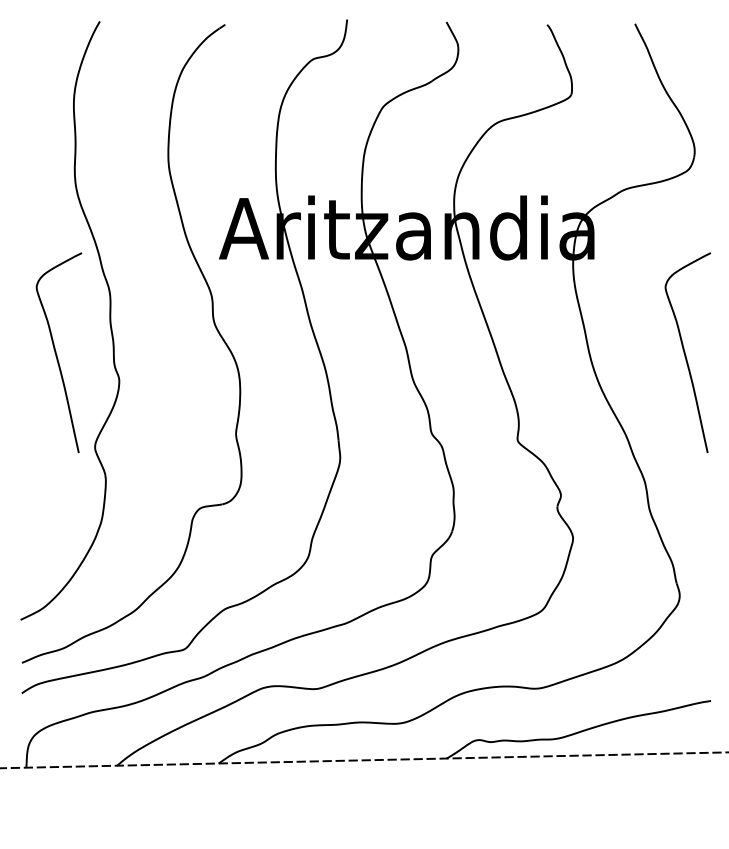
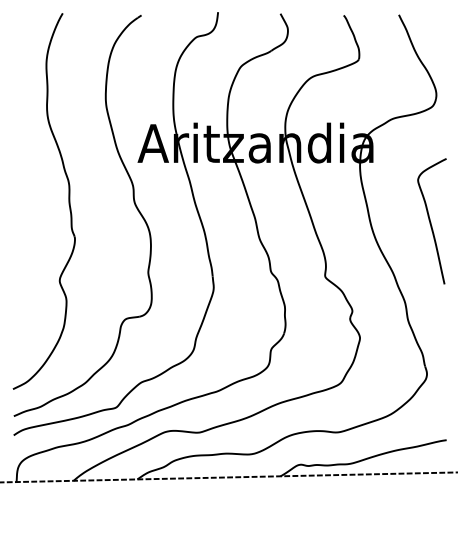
curve: (56, 352) -> (35, 221), removed

